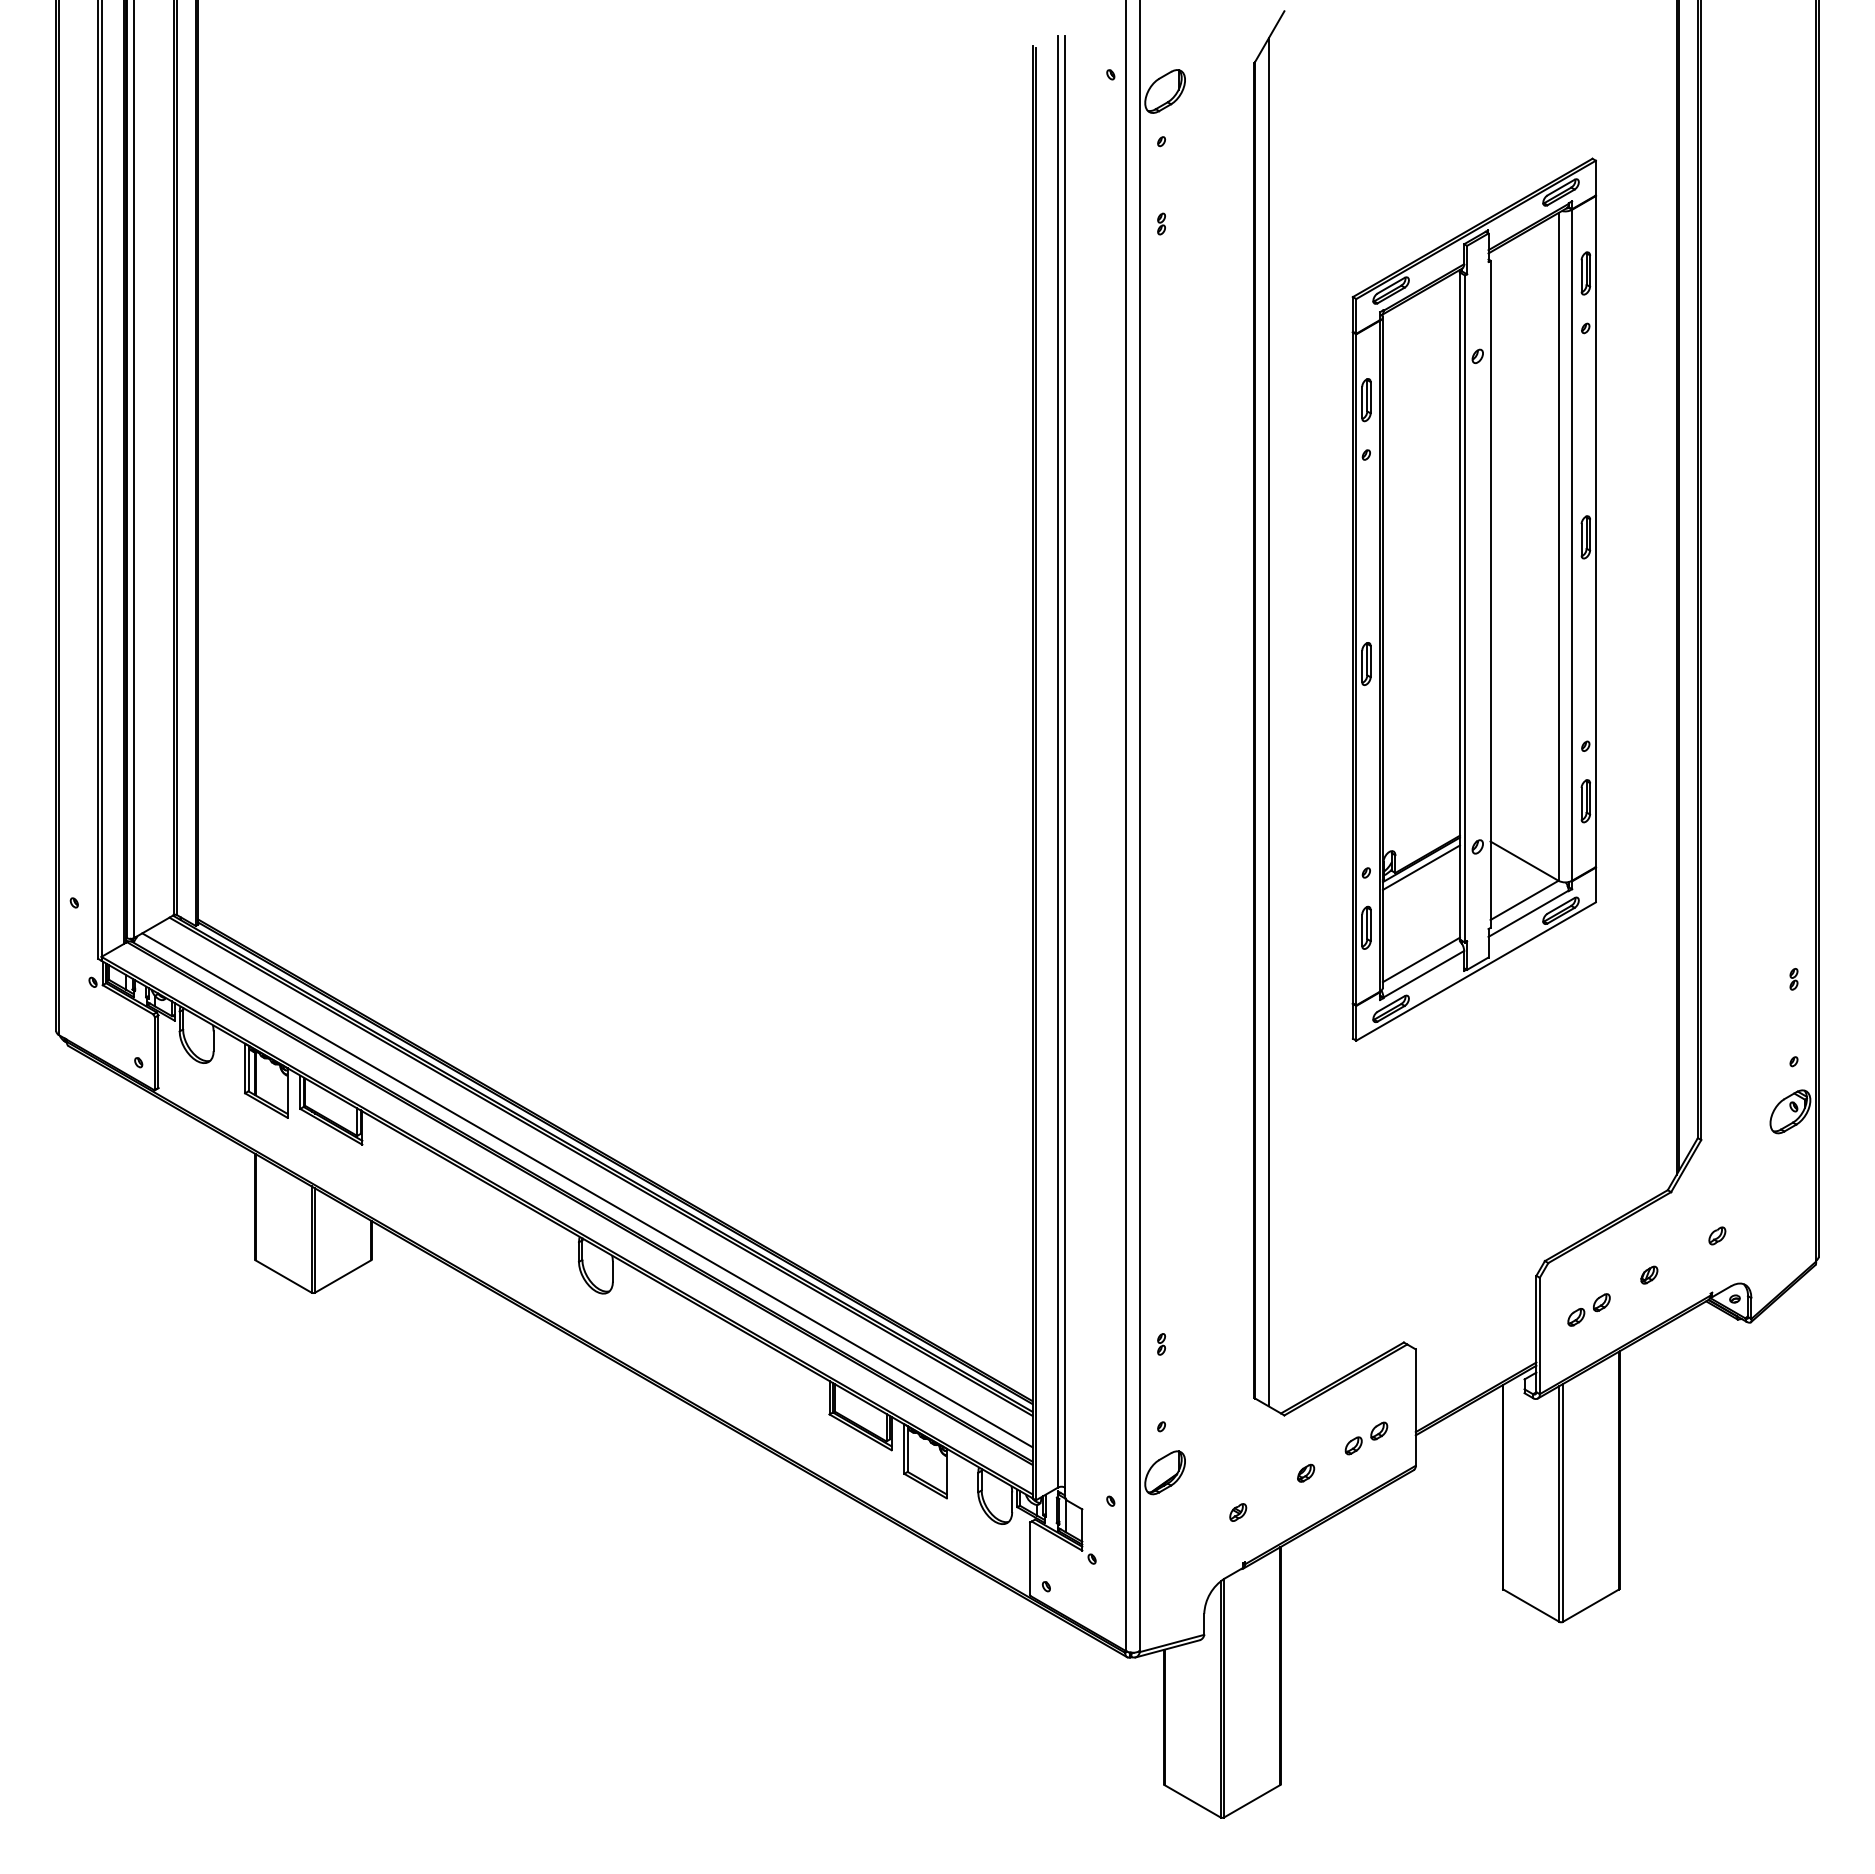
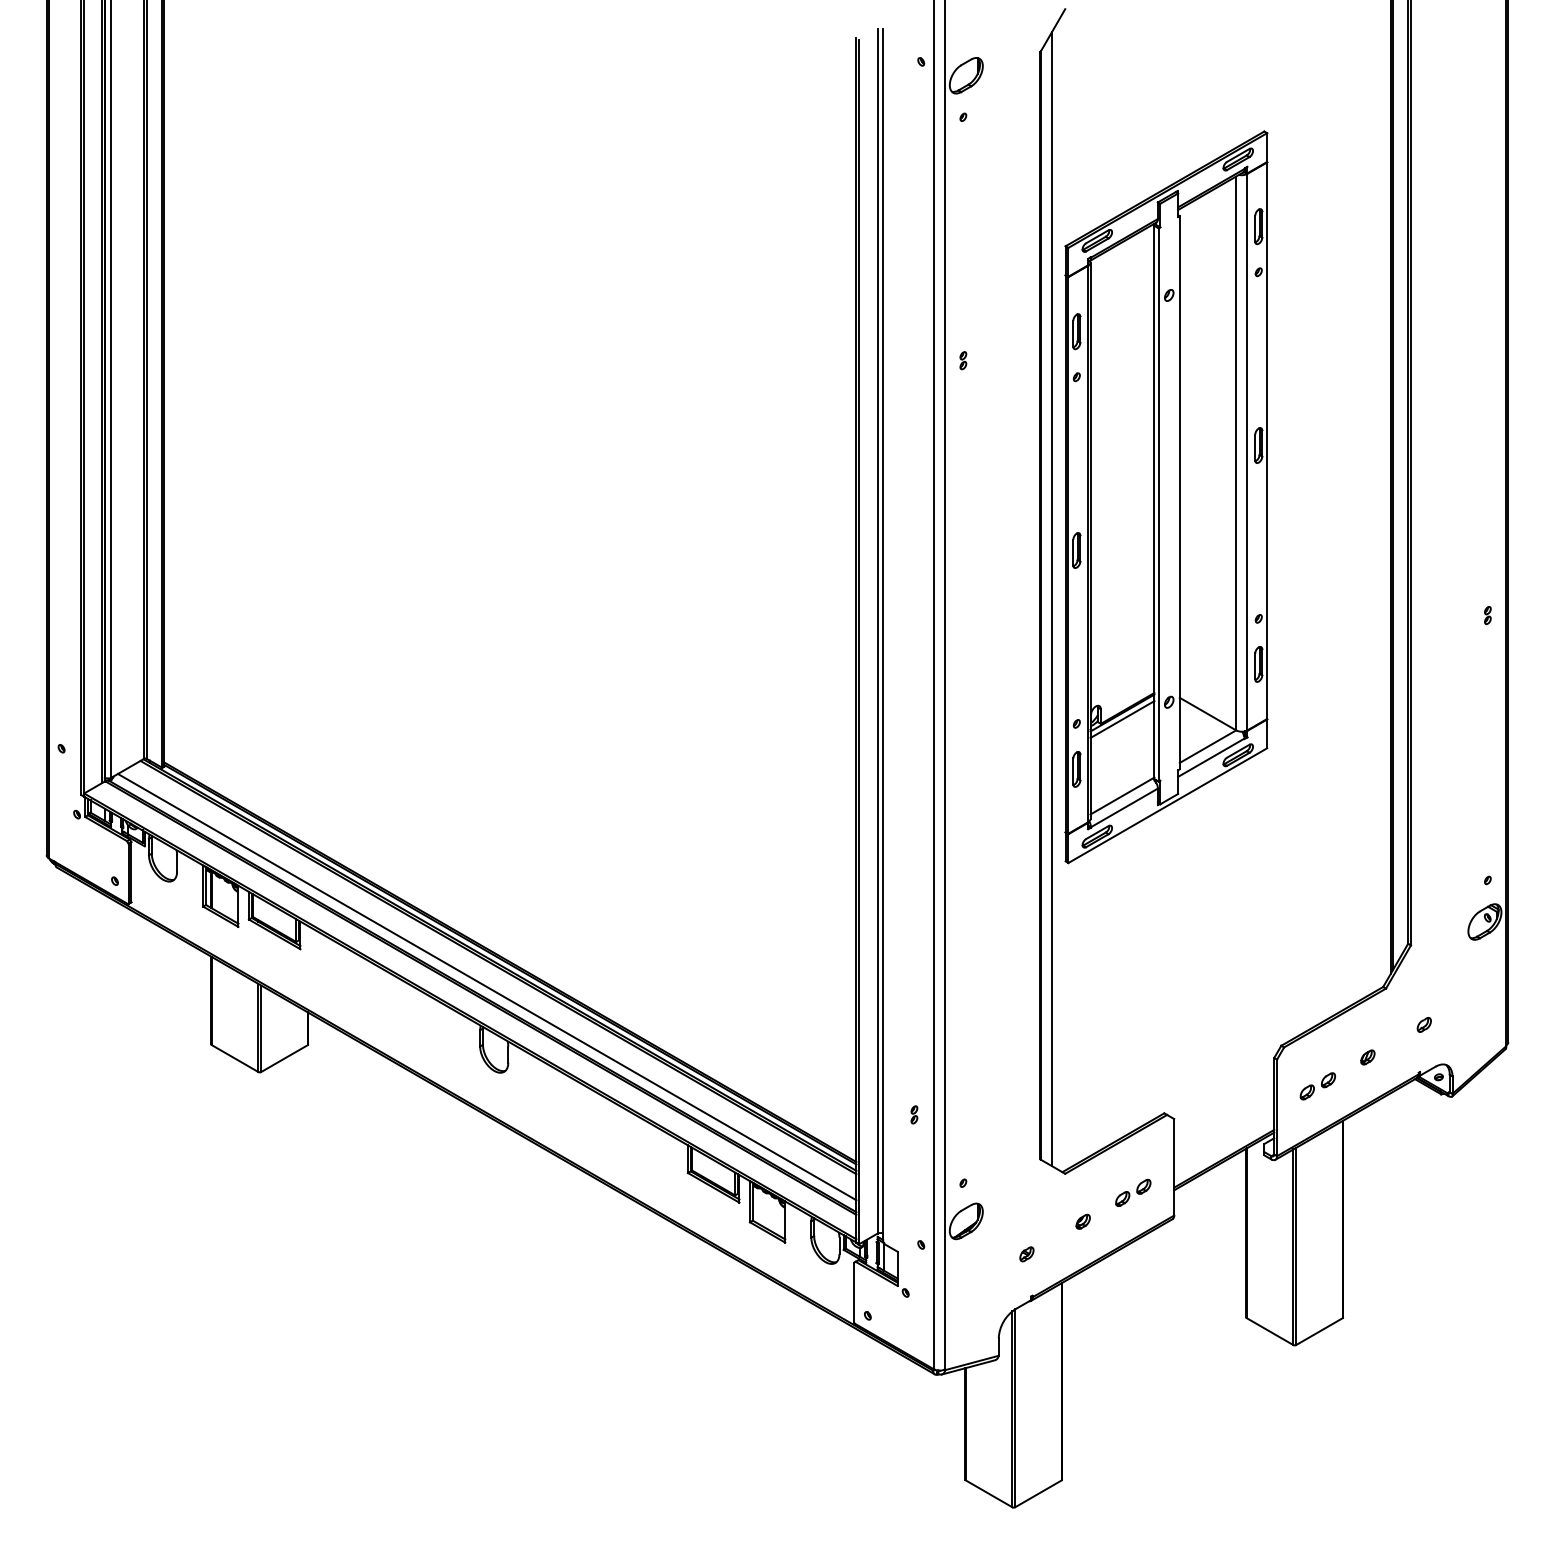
part: (1161, 223) -> (963, 360), moved
part: (1474, 599) -> (1166, 497), moved
part: (1793, 979) -> (1487, 615), moved
part: (1161, 1344) -> (914, 1114), moved

